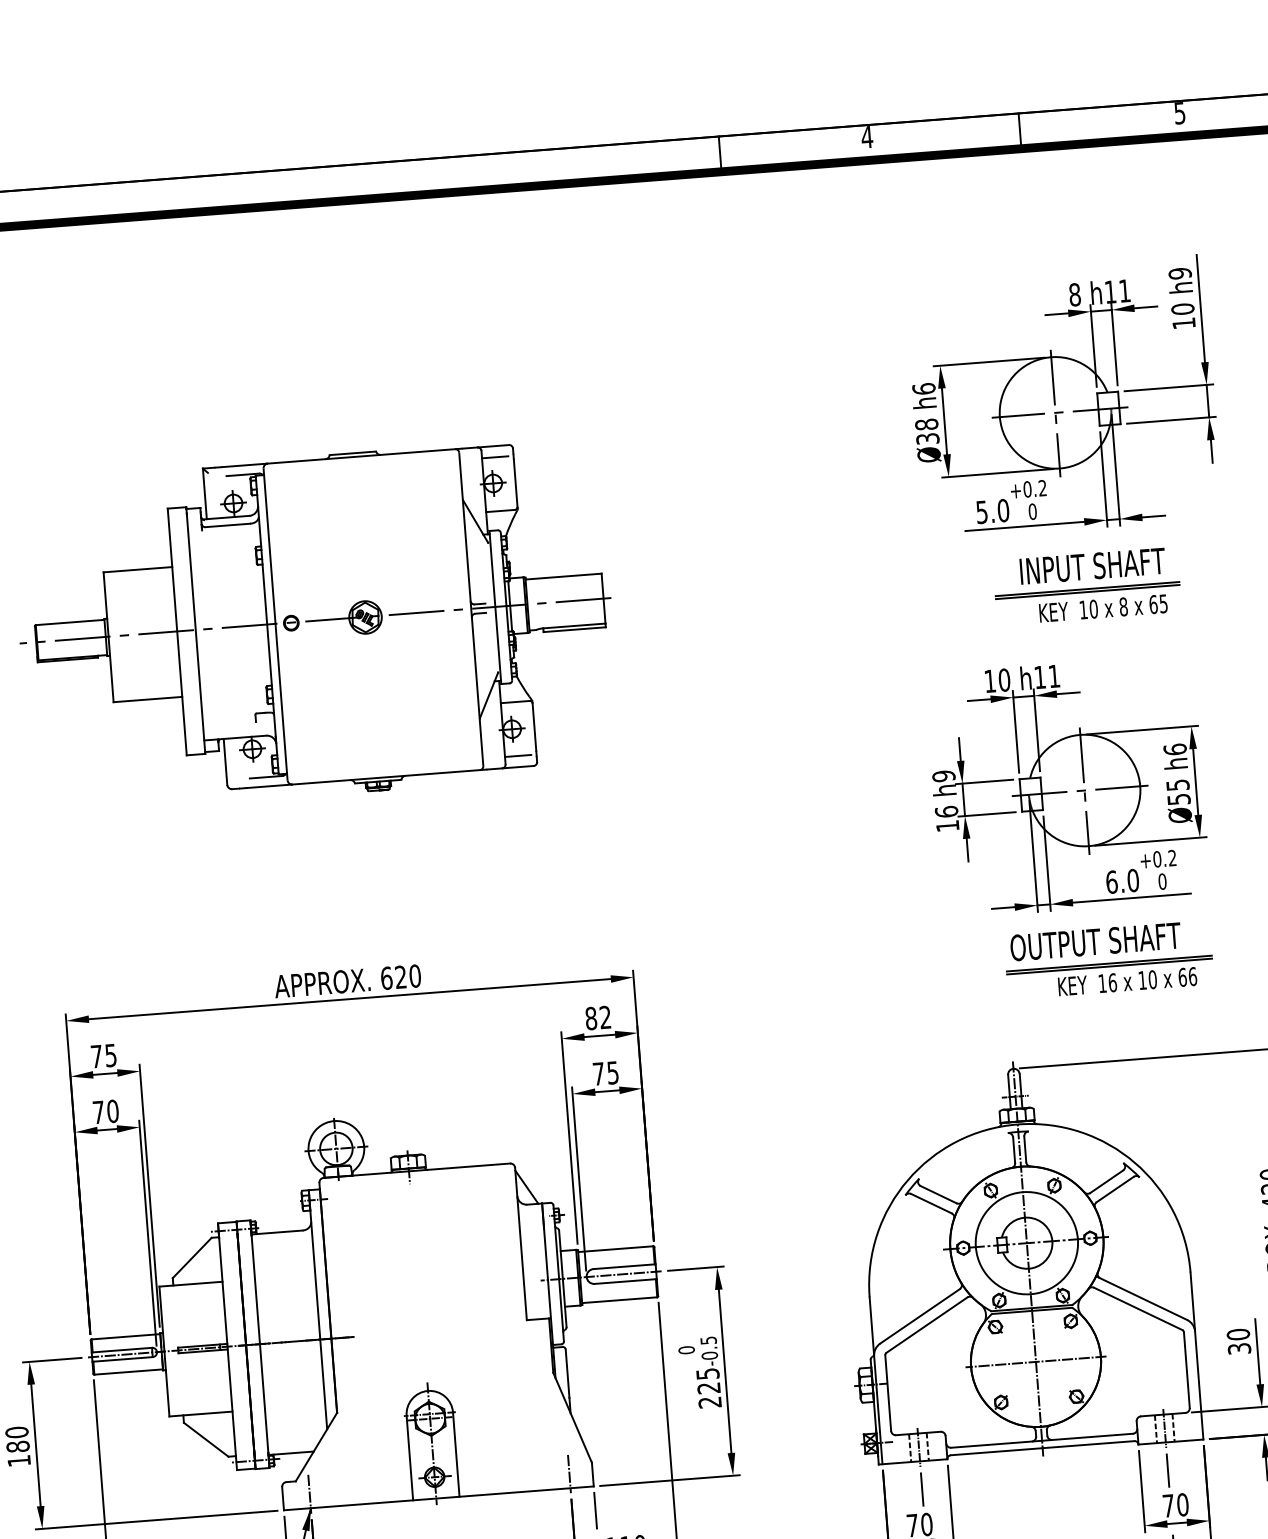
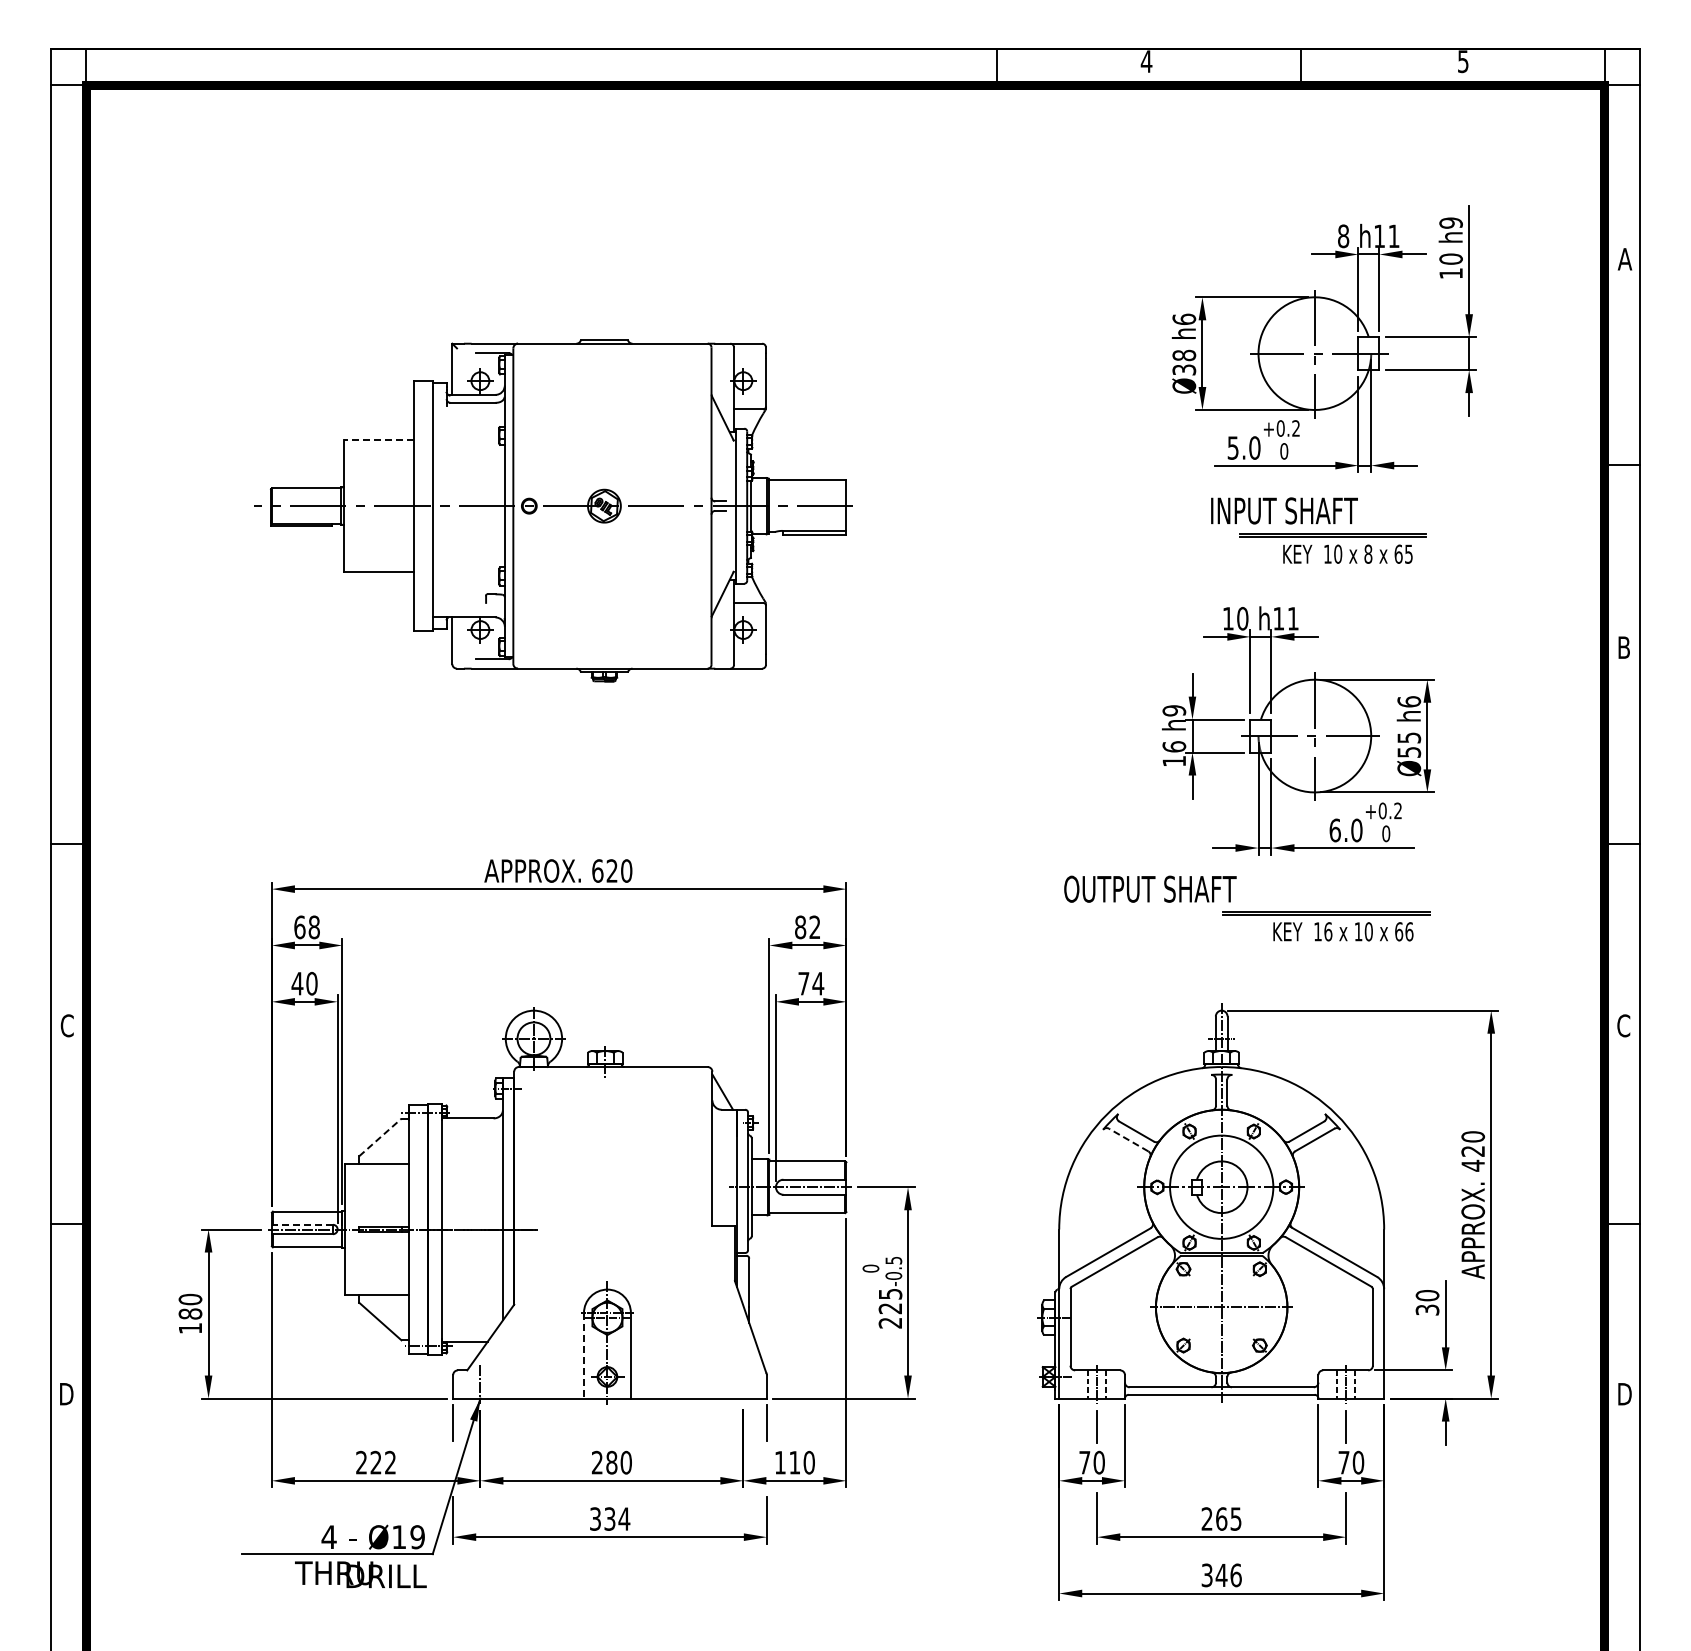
line: (495, 456) -> (747, 354), removed
text: (1092, 565) -> (1284, 510), moved
line: (138, 569) -> (379, 440), solid -> dashed
line: (518, 756) -> (747, 657), removed
text: (1095, 941) -> (1150, 888), moved
text: (103, 1056) -> (306, 927), 75 -> 68
text: (613, 1072) -> (818, 983), 75 -> 74
text: (98, 1112) -> (297, 983), 70 -> 40
line: (931, 1204) -> (1128, 1140), solid -> dashed
line: (192, 1257) -> (380, 1137), solid -> dashed
line: (121, 1349) -> (302, 1224), solid -> dashed
line: (409, 1457) -> (583, 1355), solid -> dashed
line: (569, 1473) -> (743, 1383), removed

